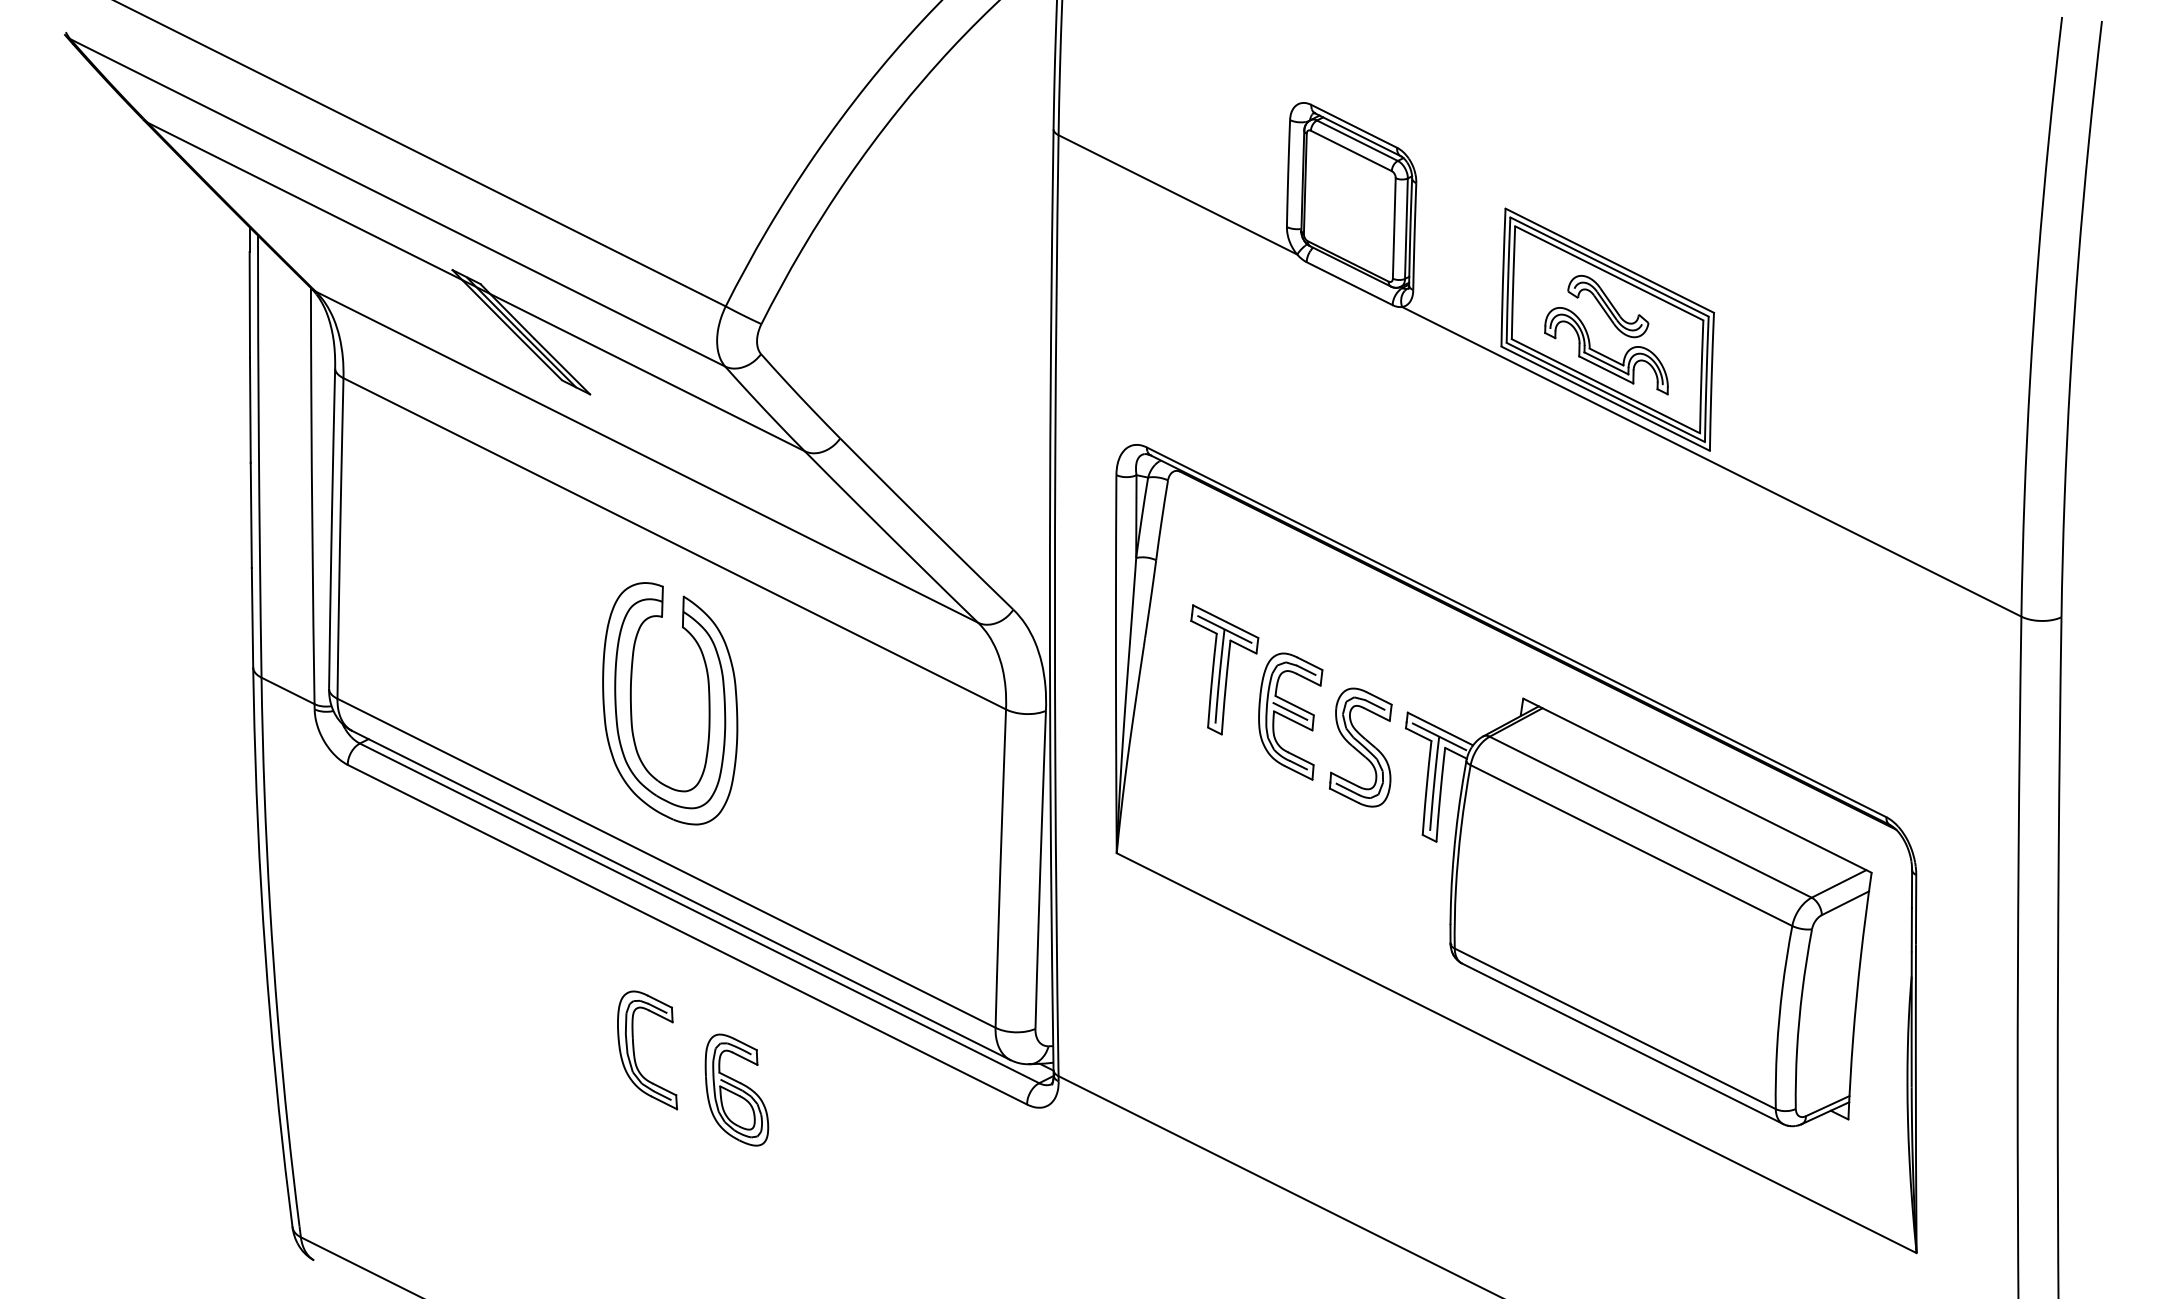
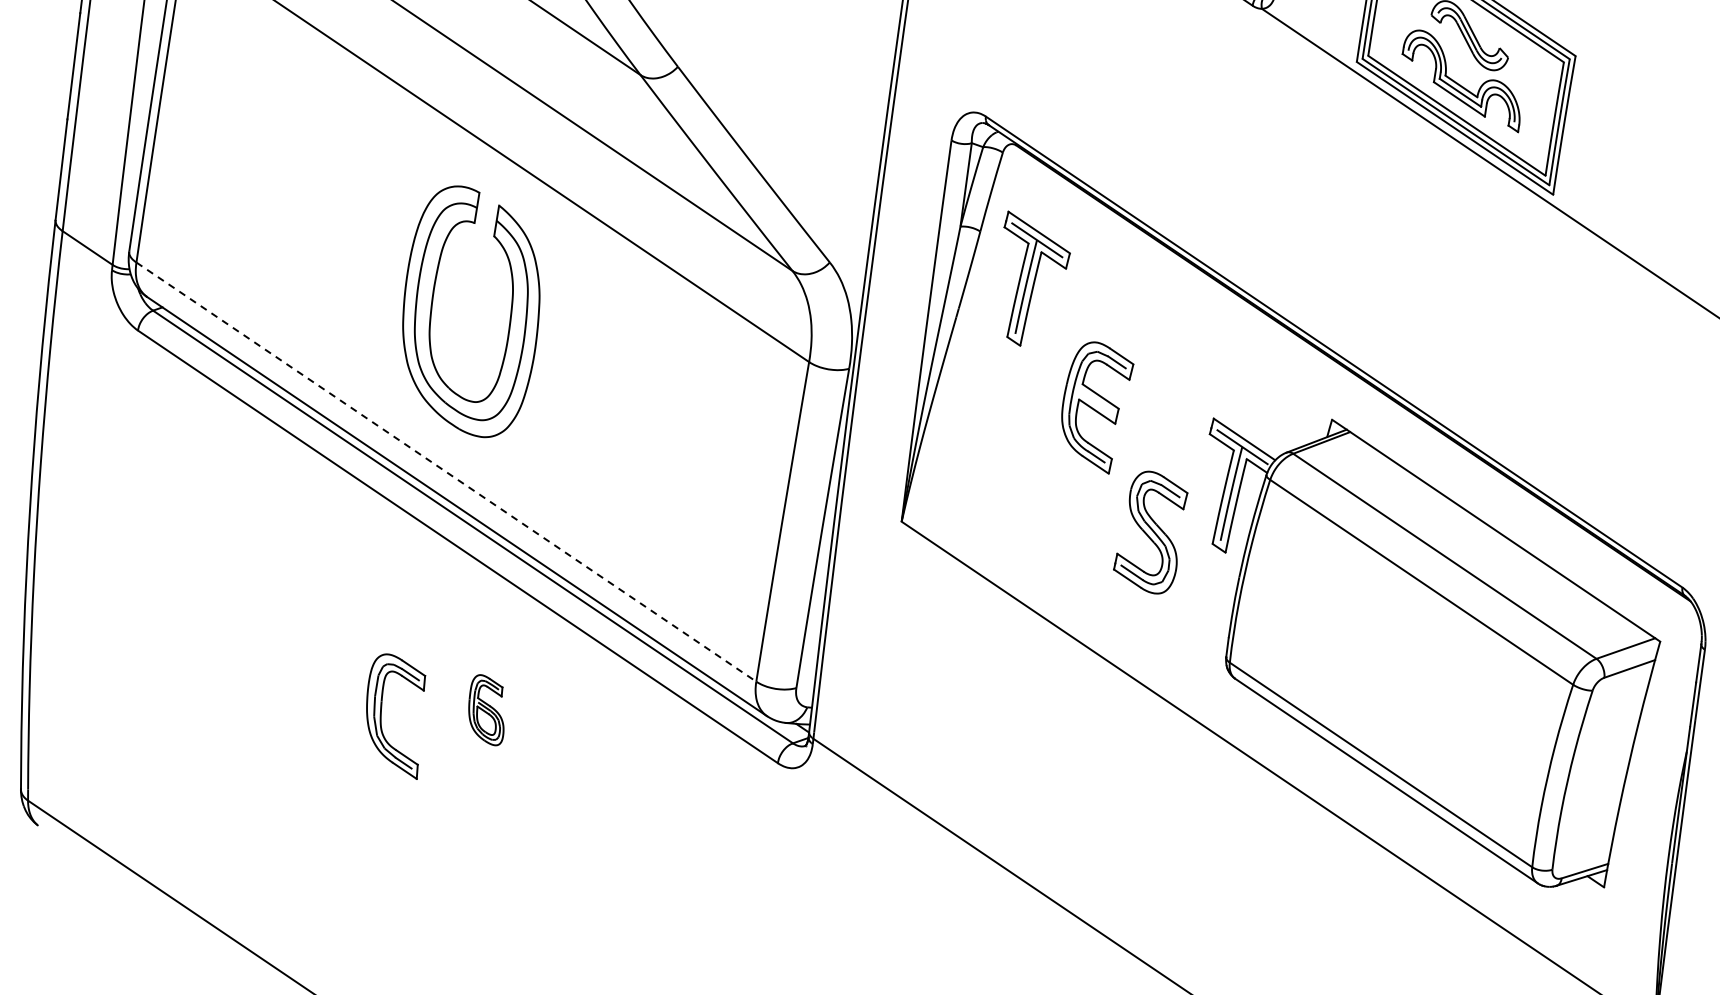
part: (1224, 669) -> (1031, 280), moved
line: (1290, 711) -> (1095, 401), removed
part: (1360, 747) -> (1150, 532), moved
line: (666, 863) -> (446, 472), solid -> dashed
part: (634, 1050) -> (381, 714), moved
part: (736, 1089) -> (486, 709), size x0.6

